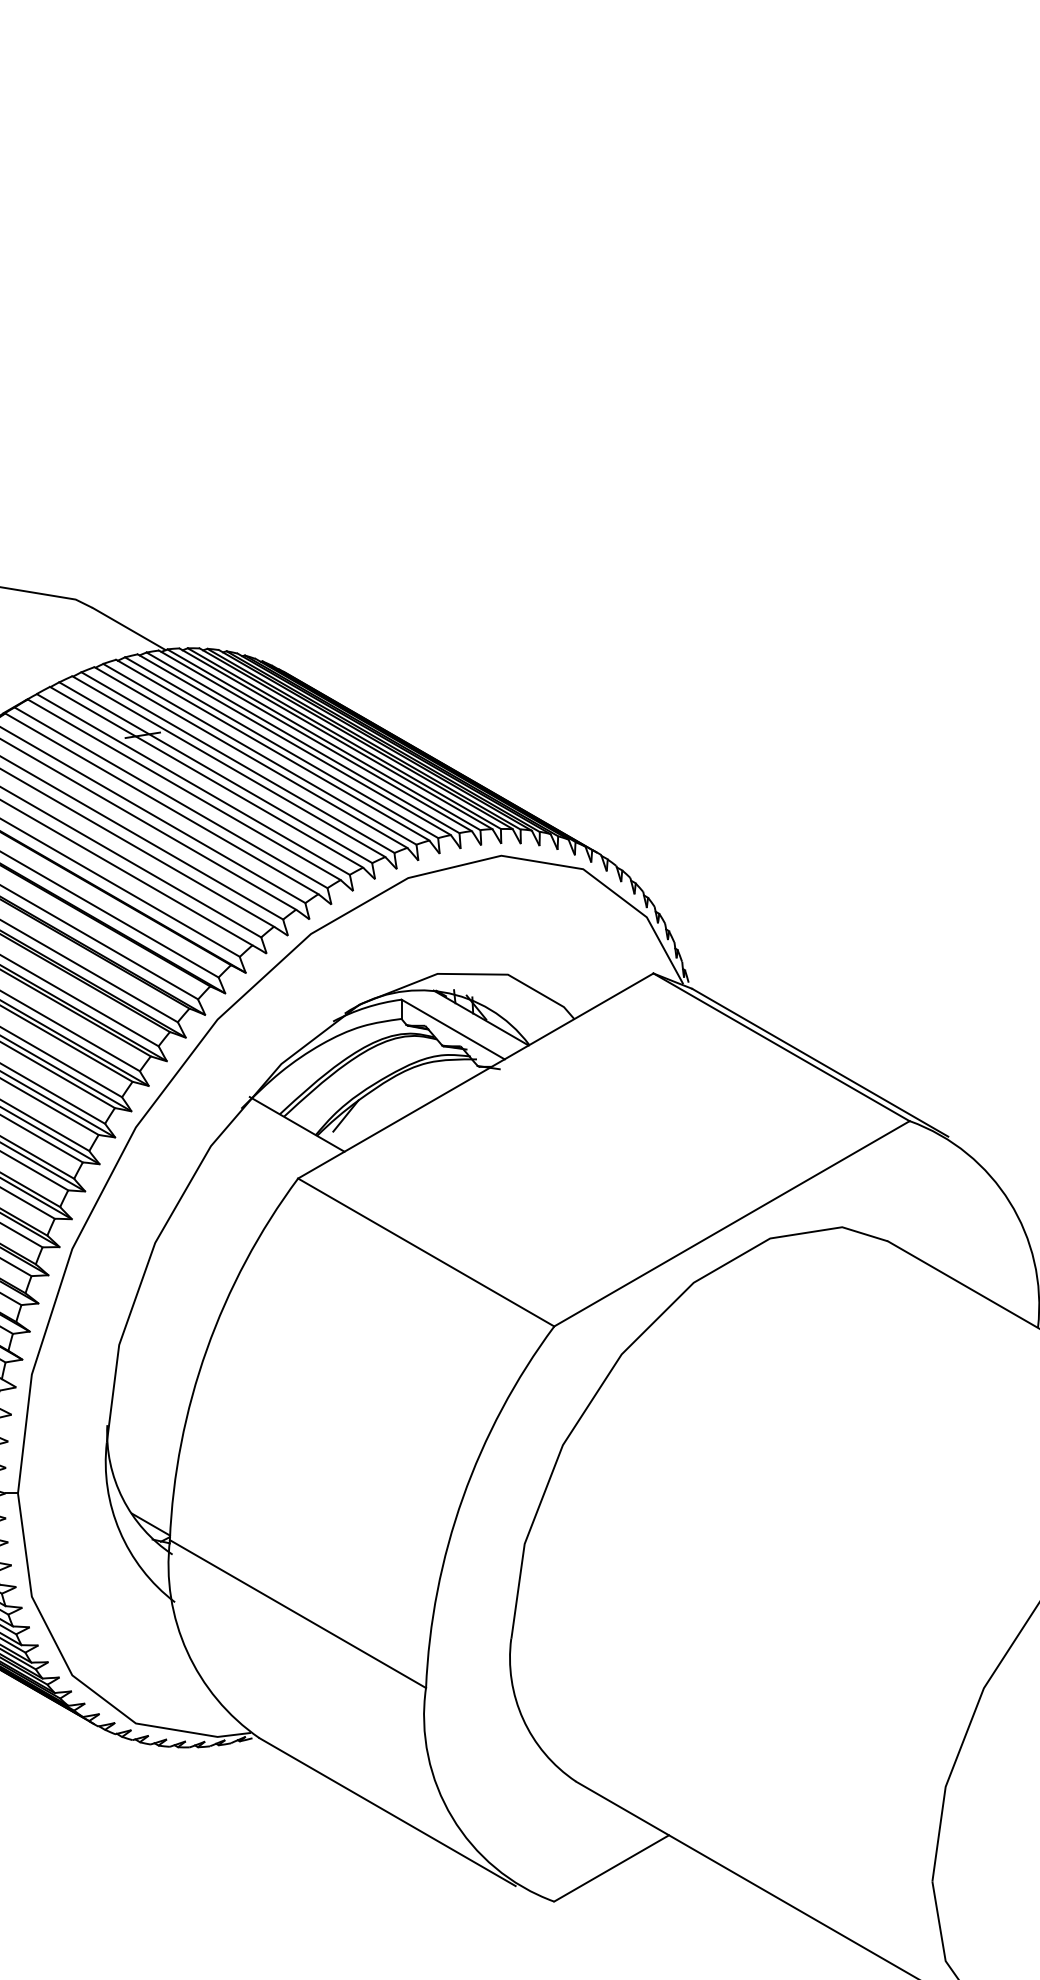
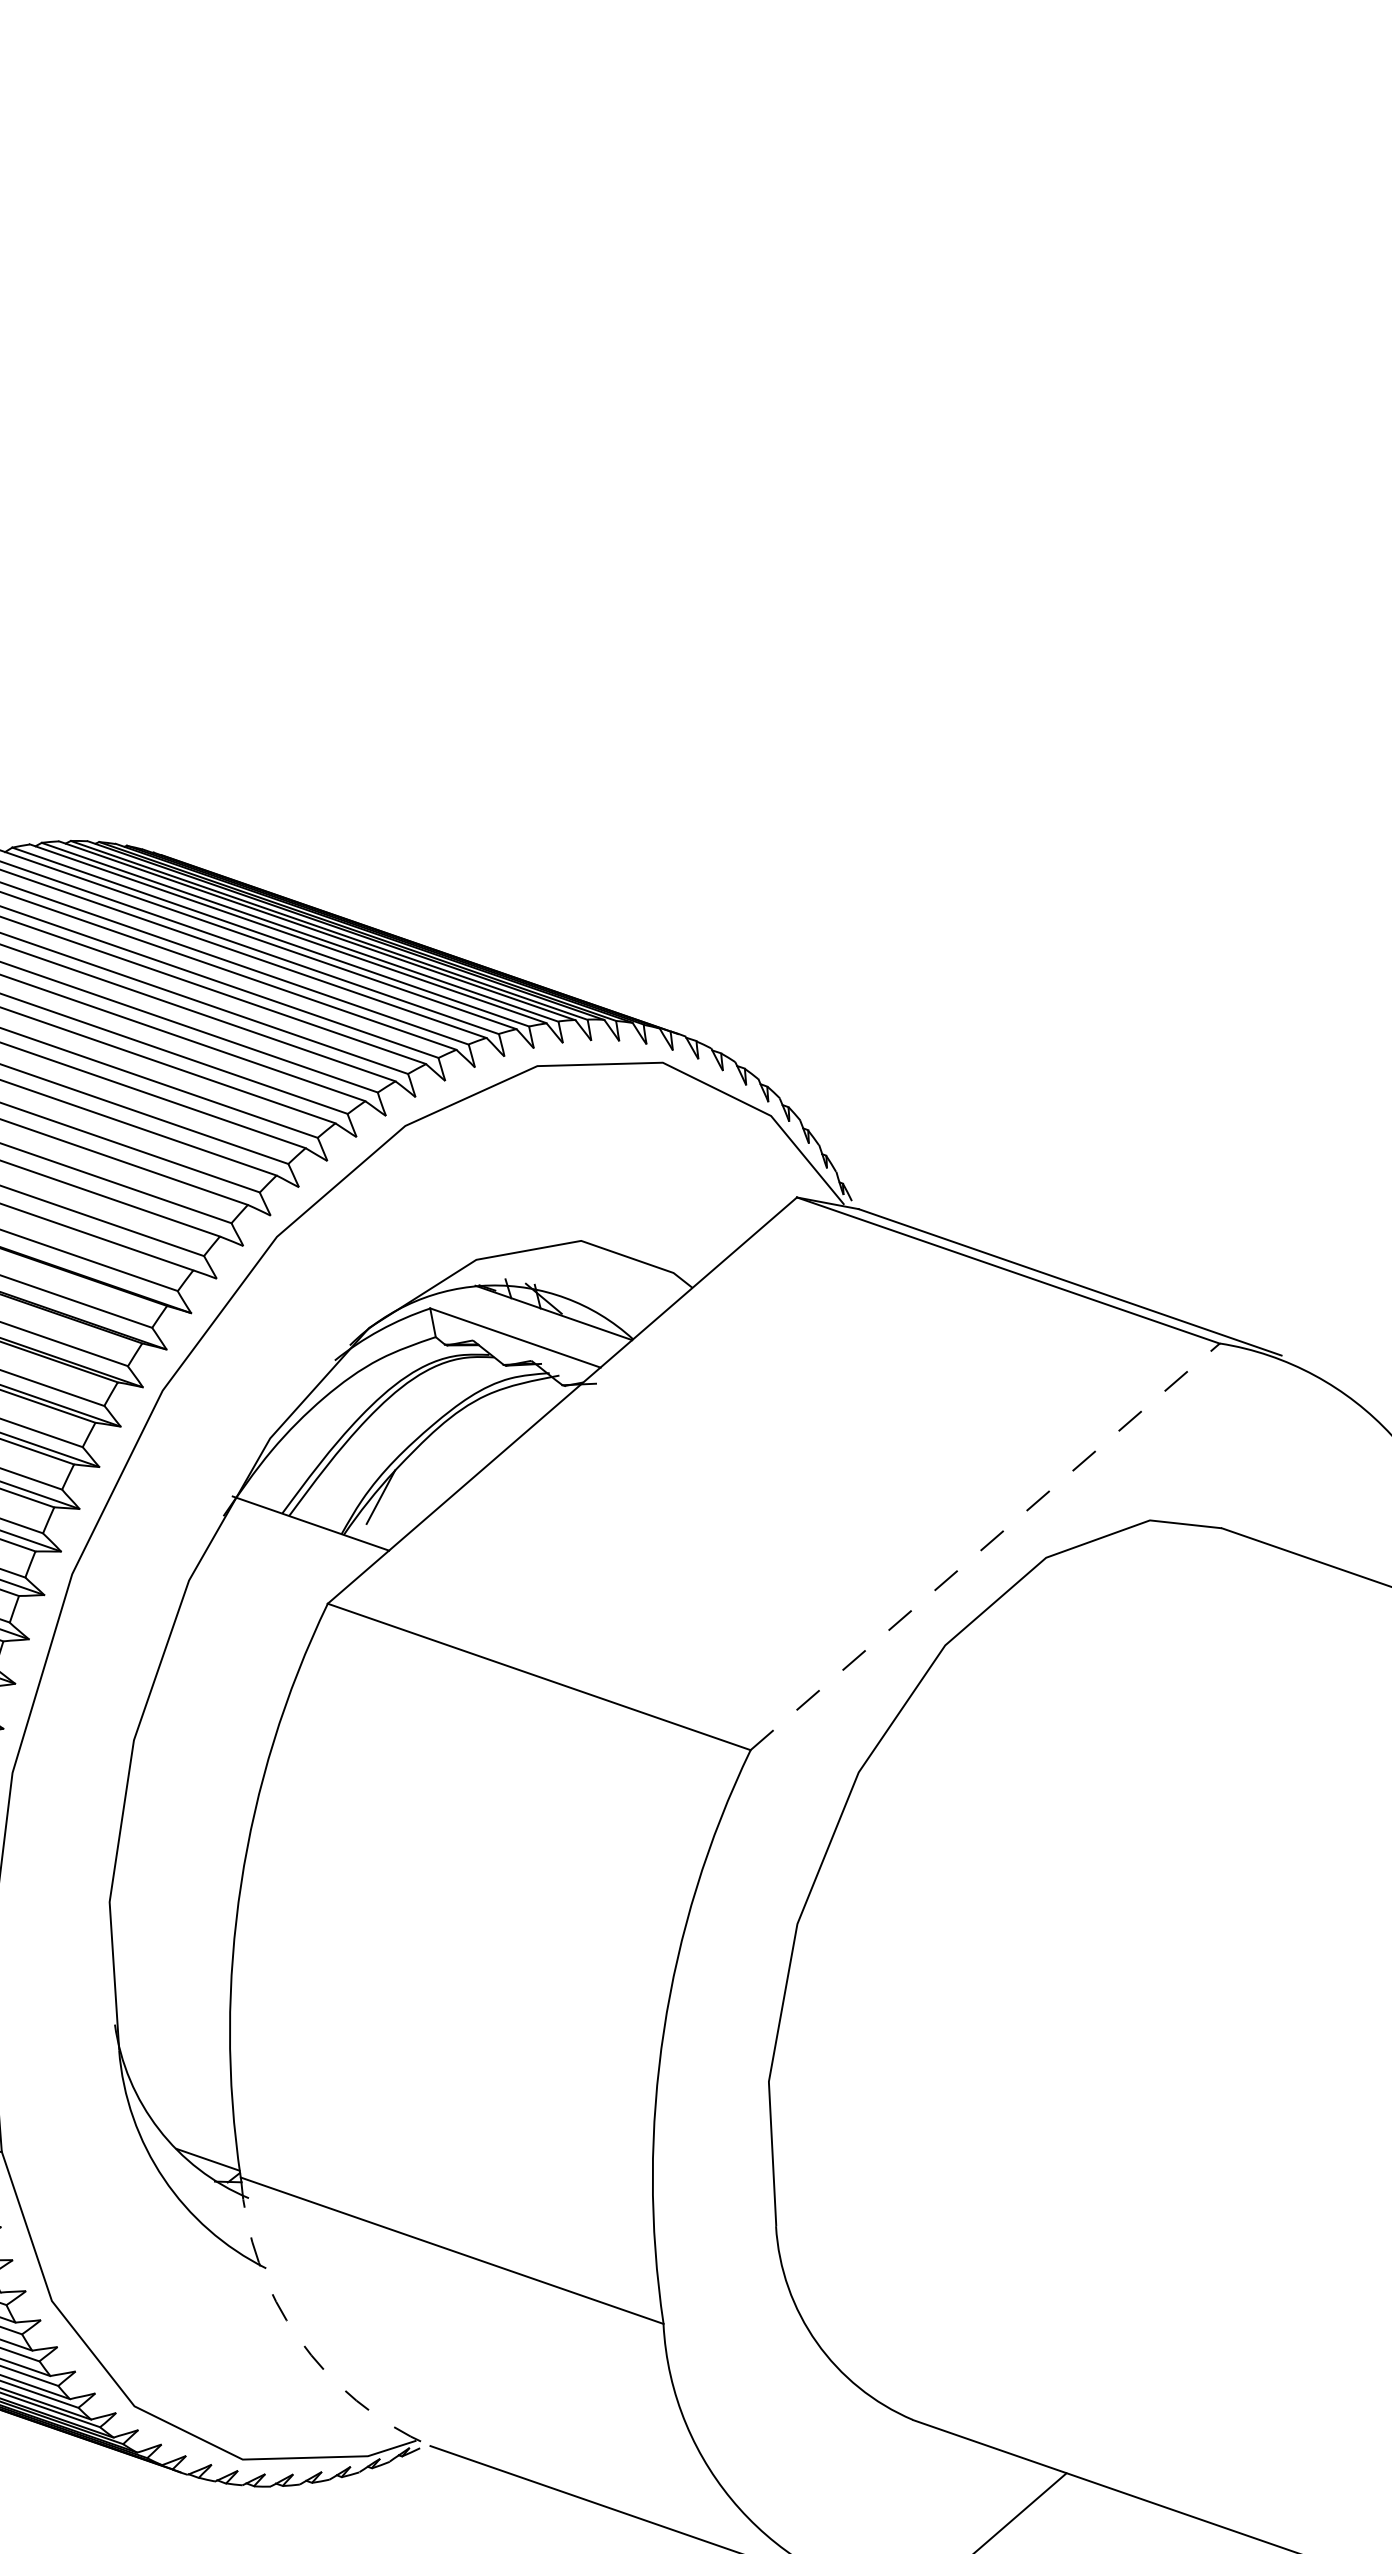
line: (732, 1223) -> (985, 1546), solid -> dashed
arc: (187, 1651) -> (298, 2337), solid -> dashed

